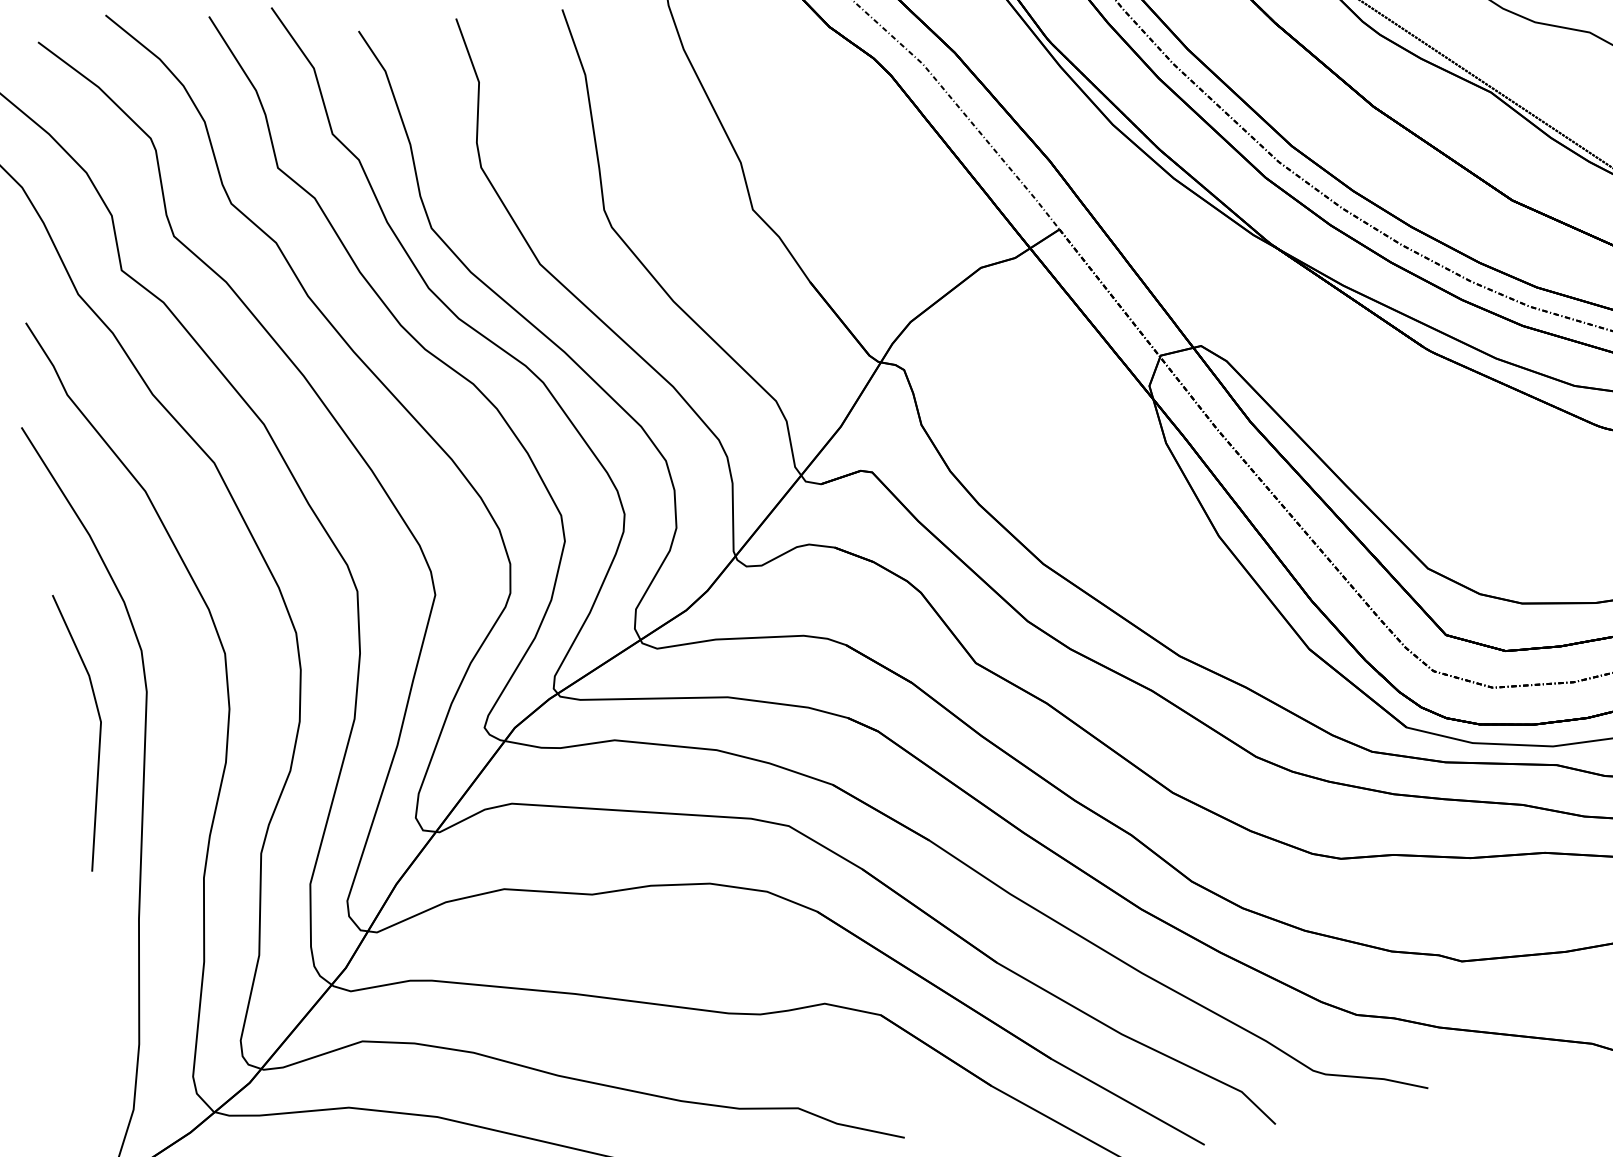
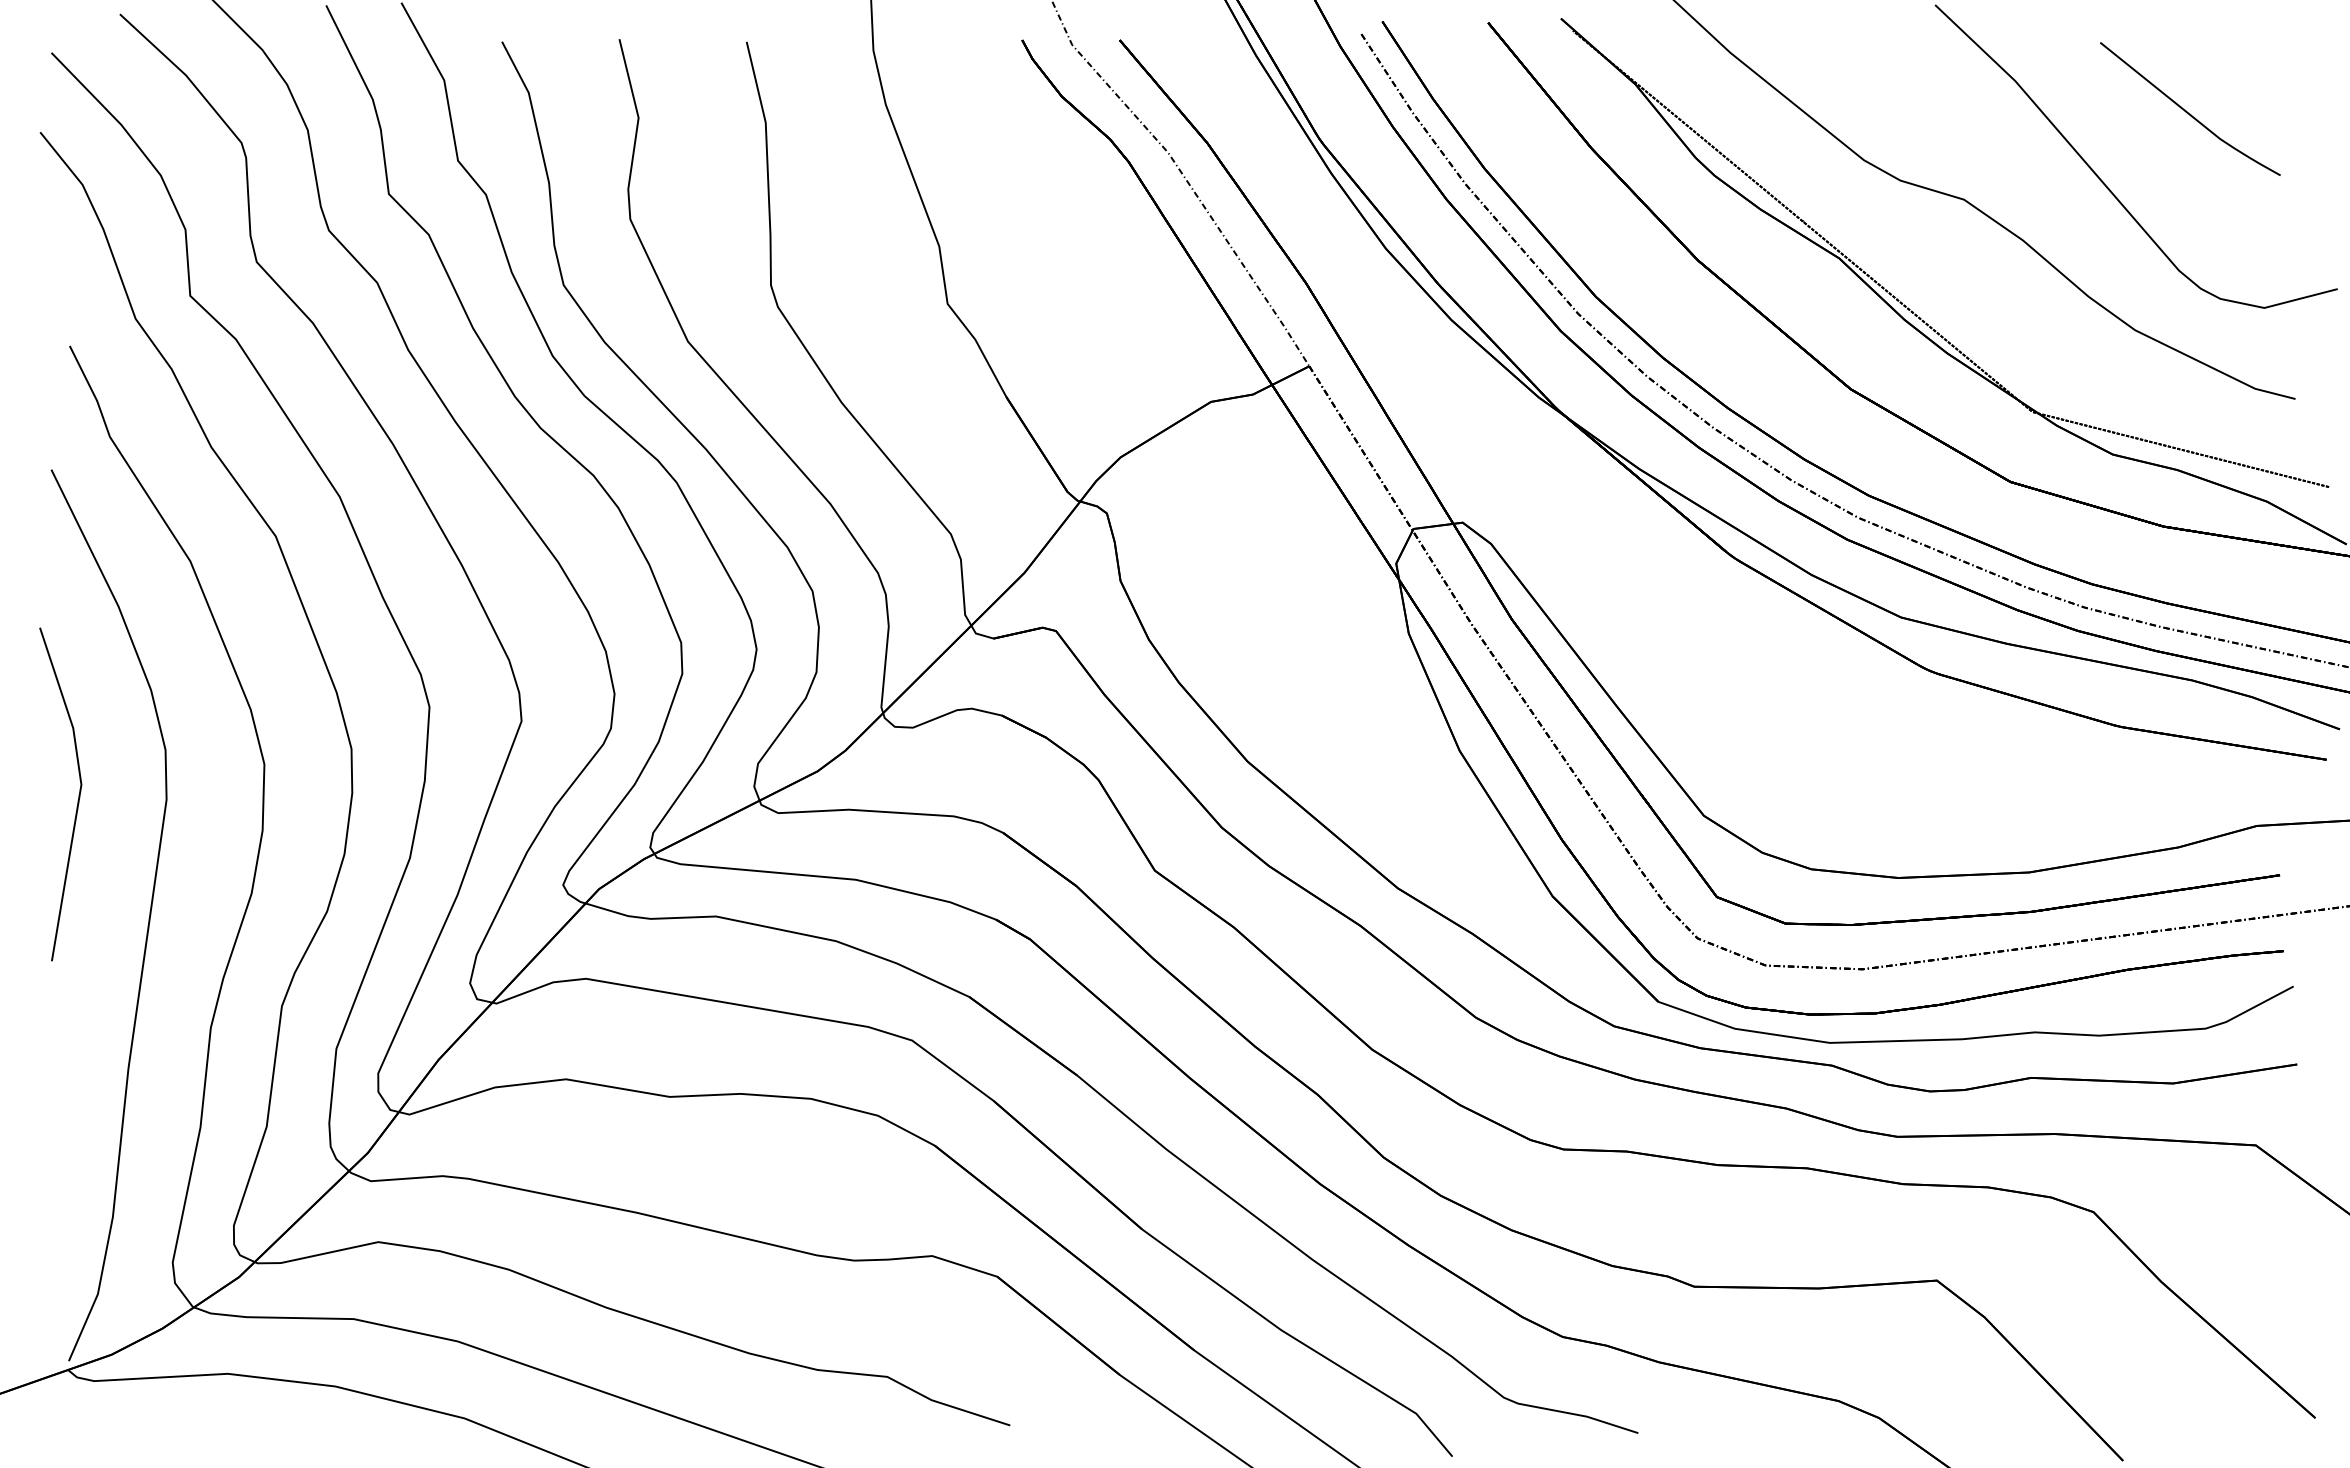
line: (99, 730) -> (78, 794), moved

